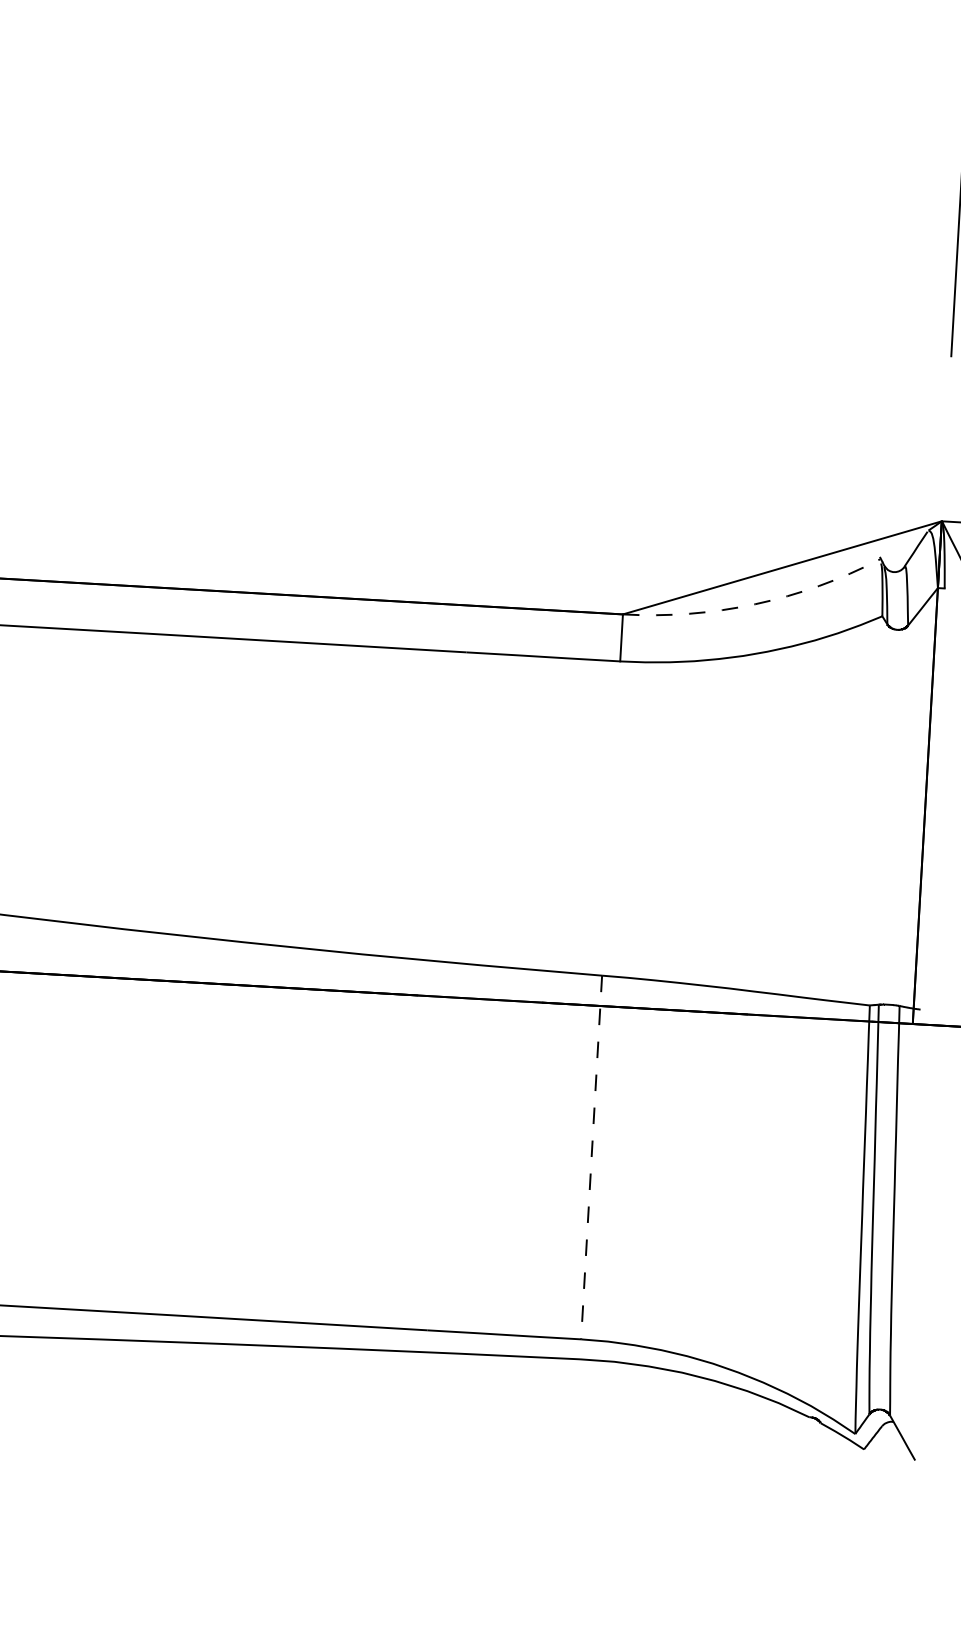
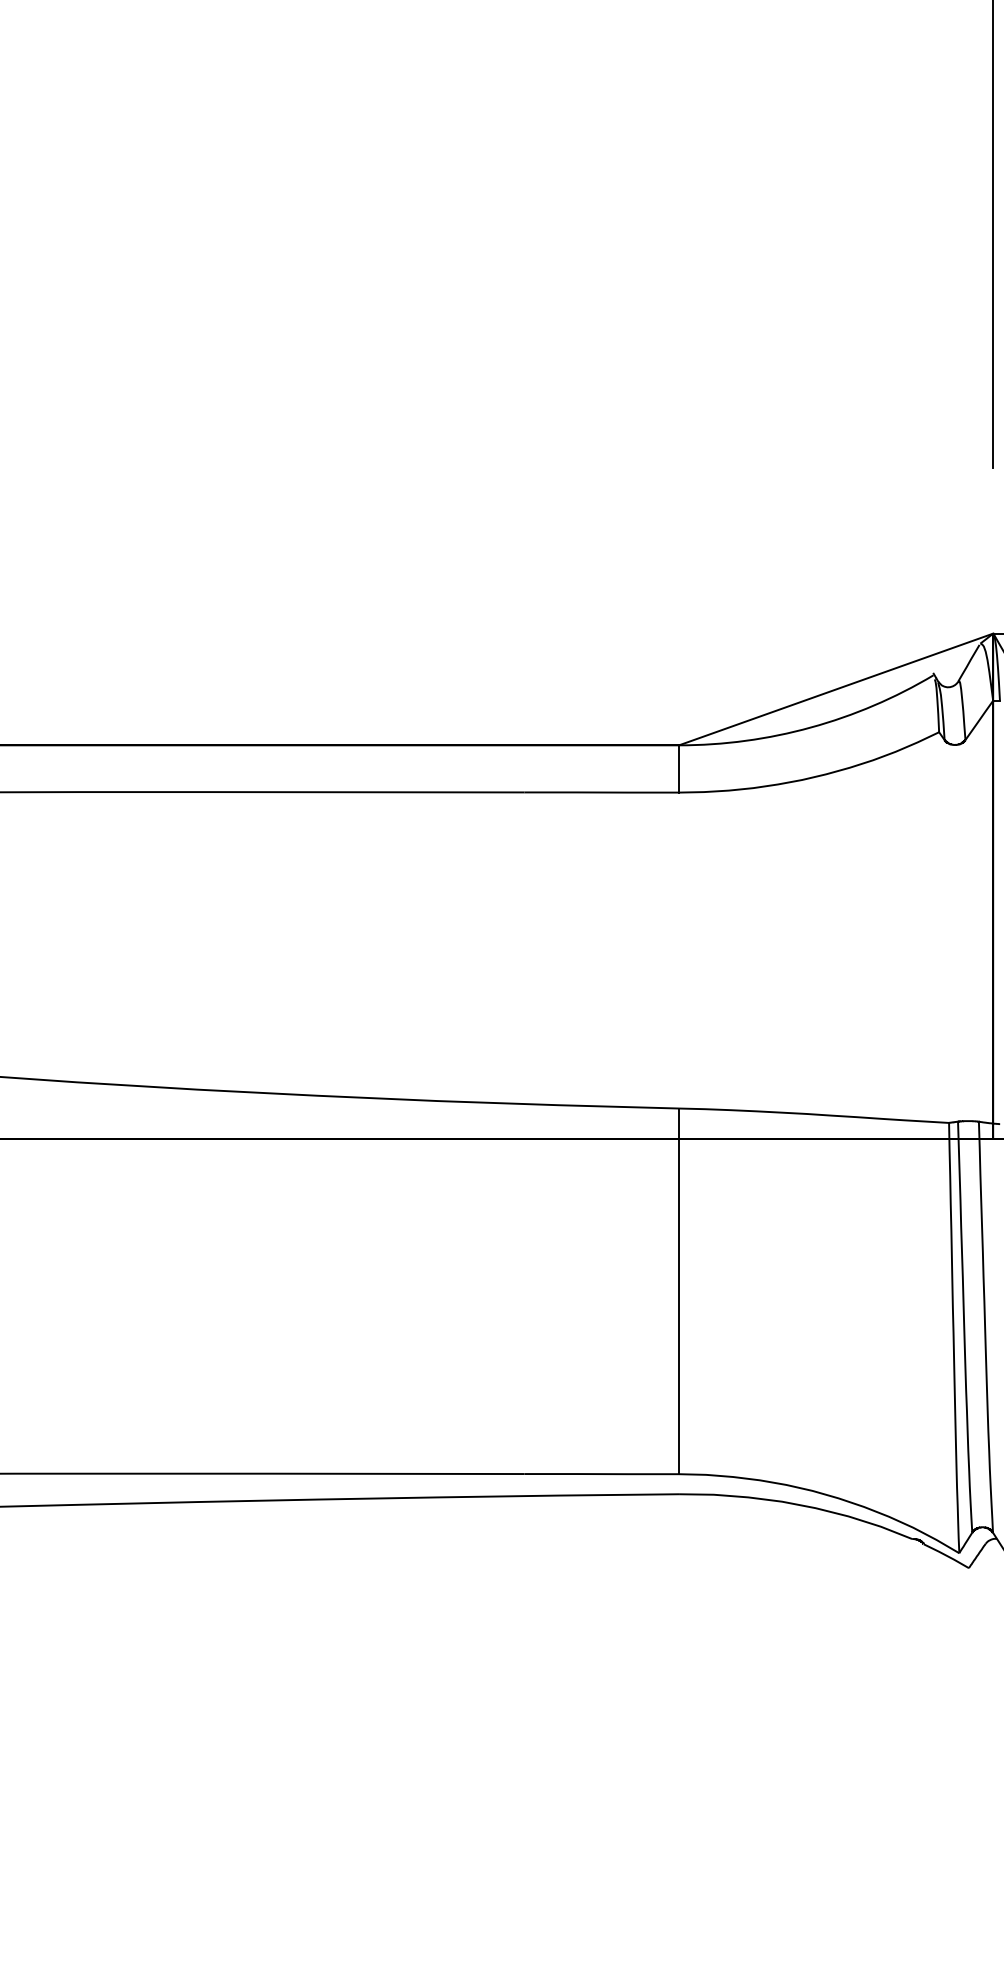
arc: (755, 604) -> (811, 727), dashed -> solid
line: (592, 1157) -> (679, 1291), dashed -> solid

